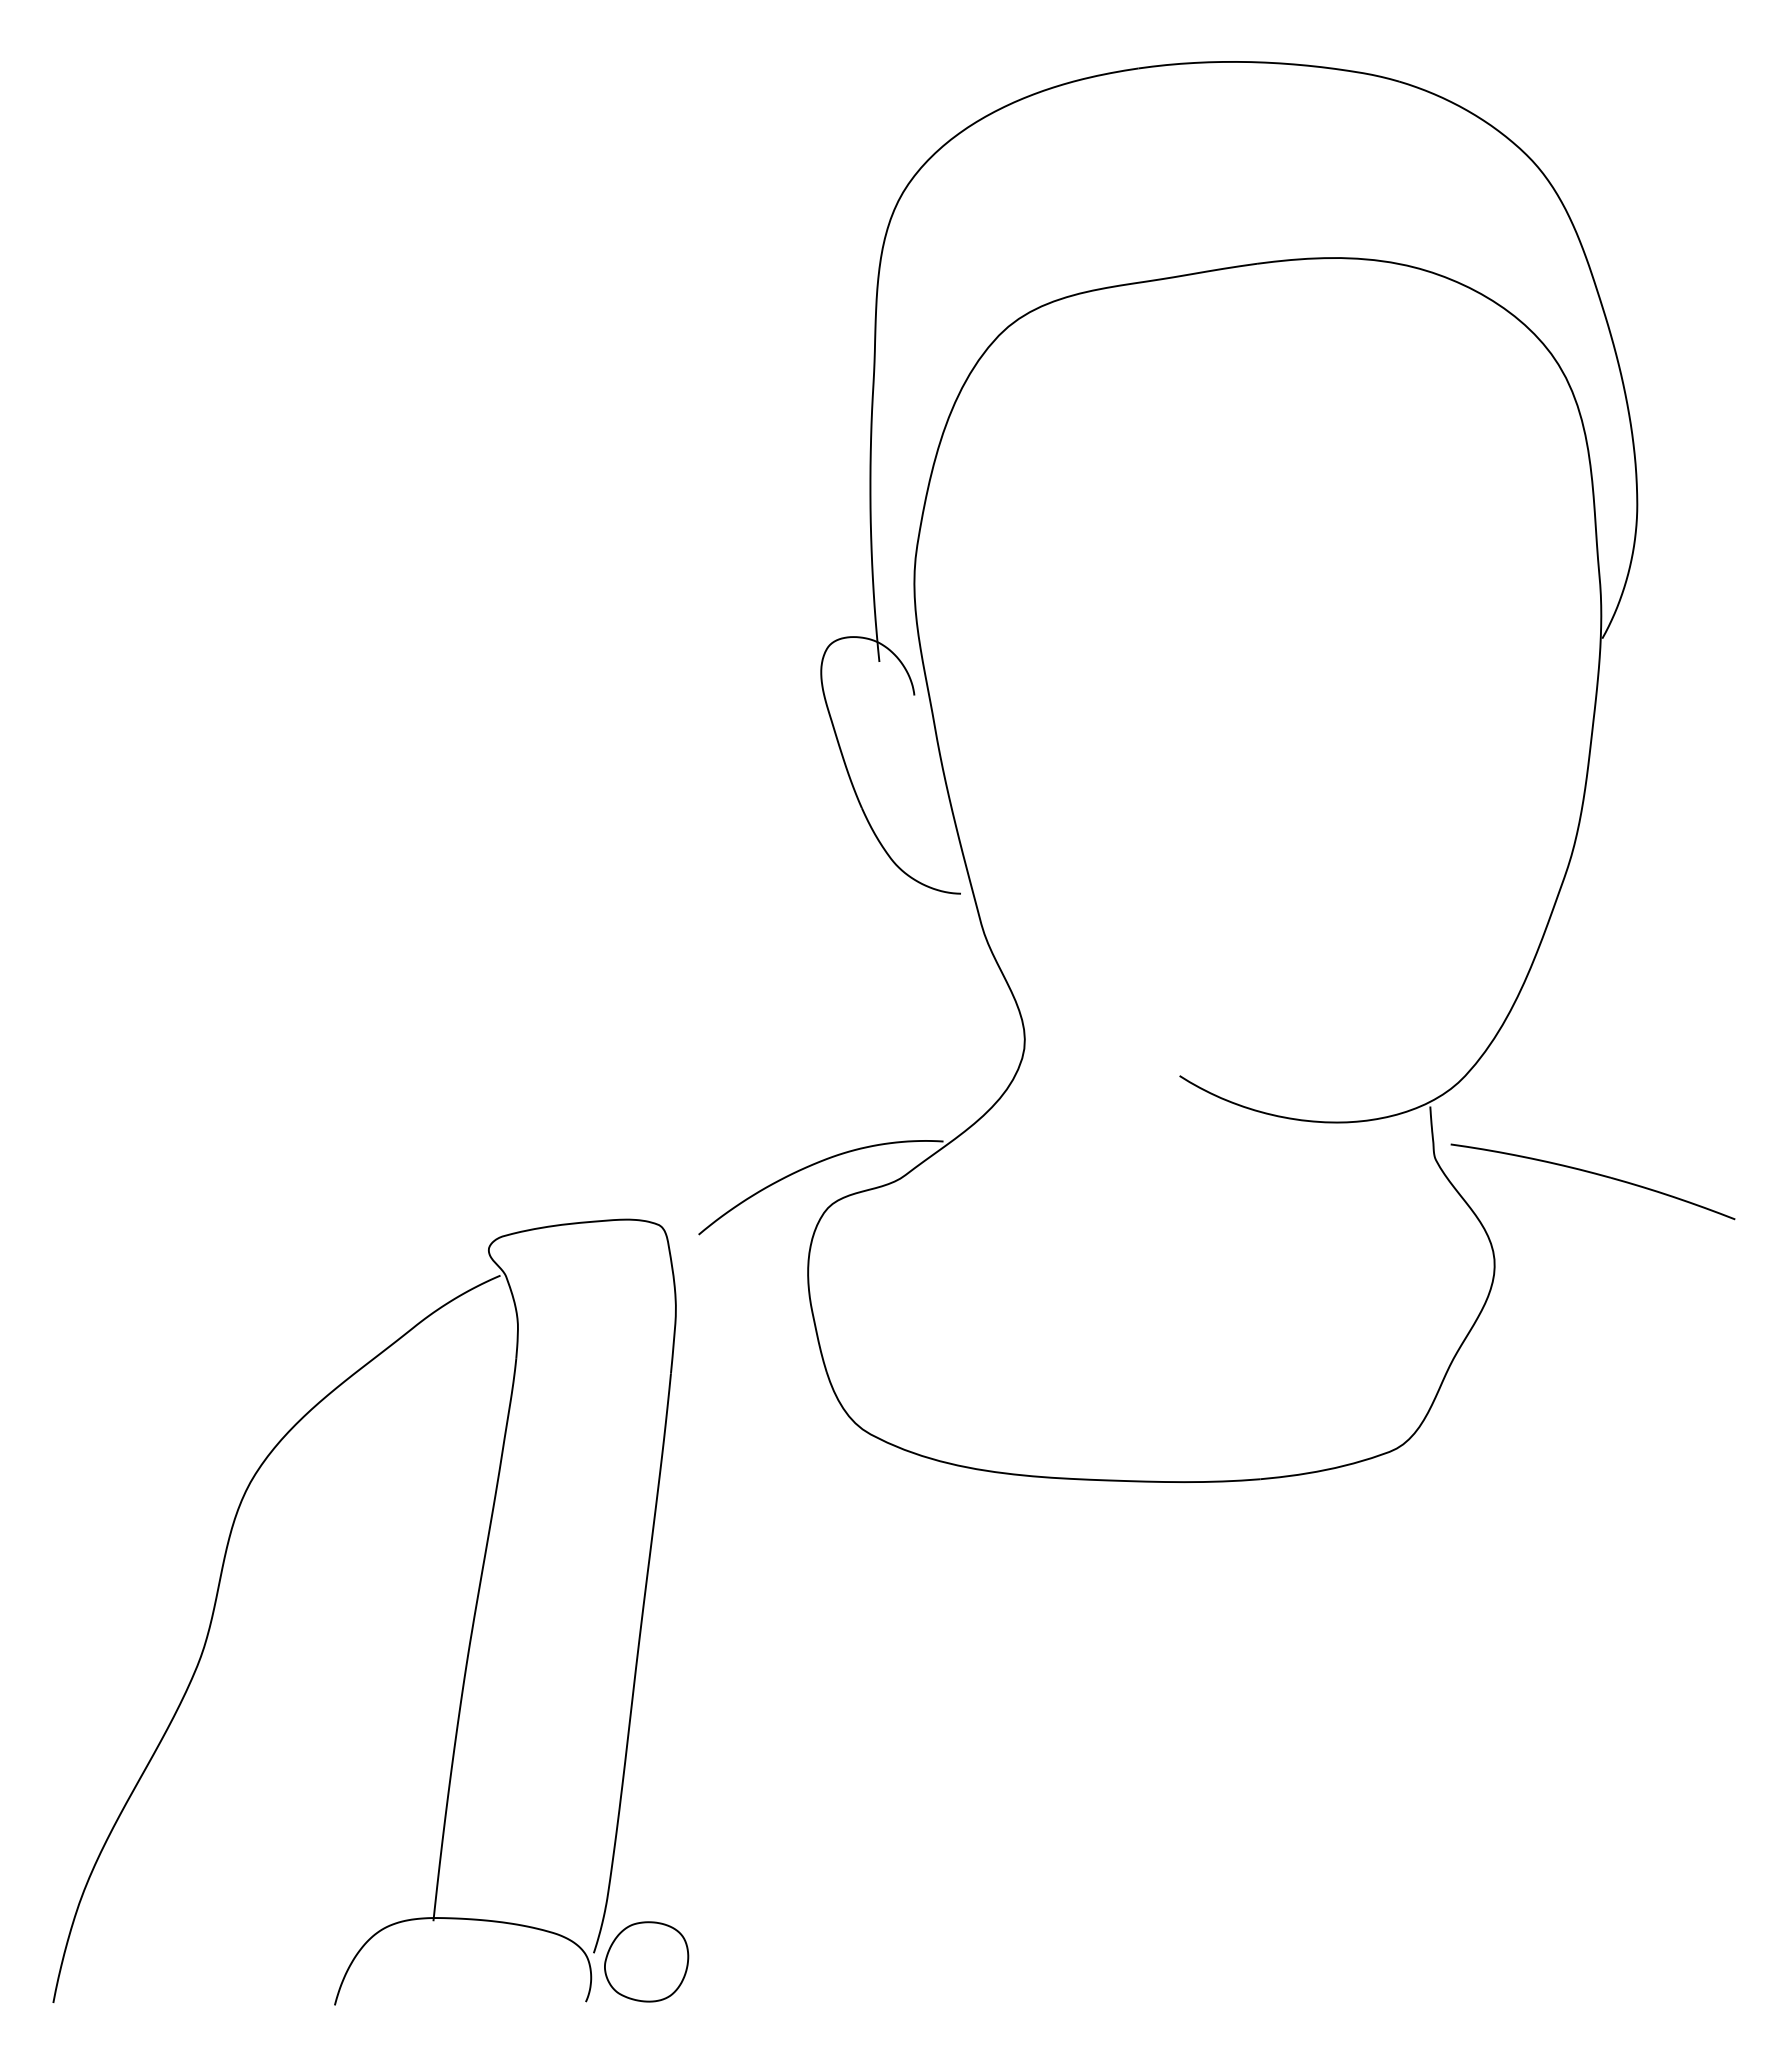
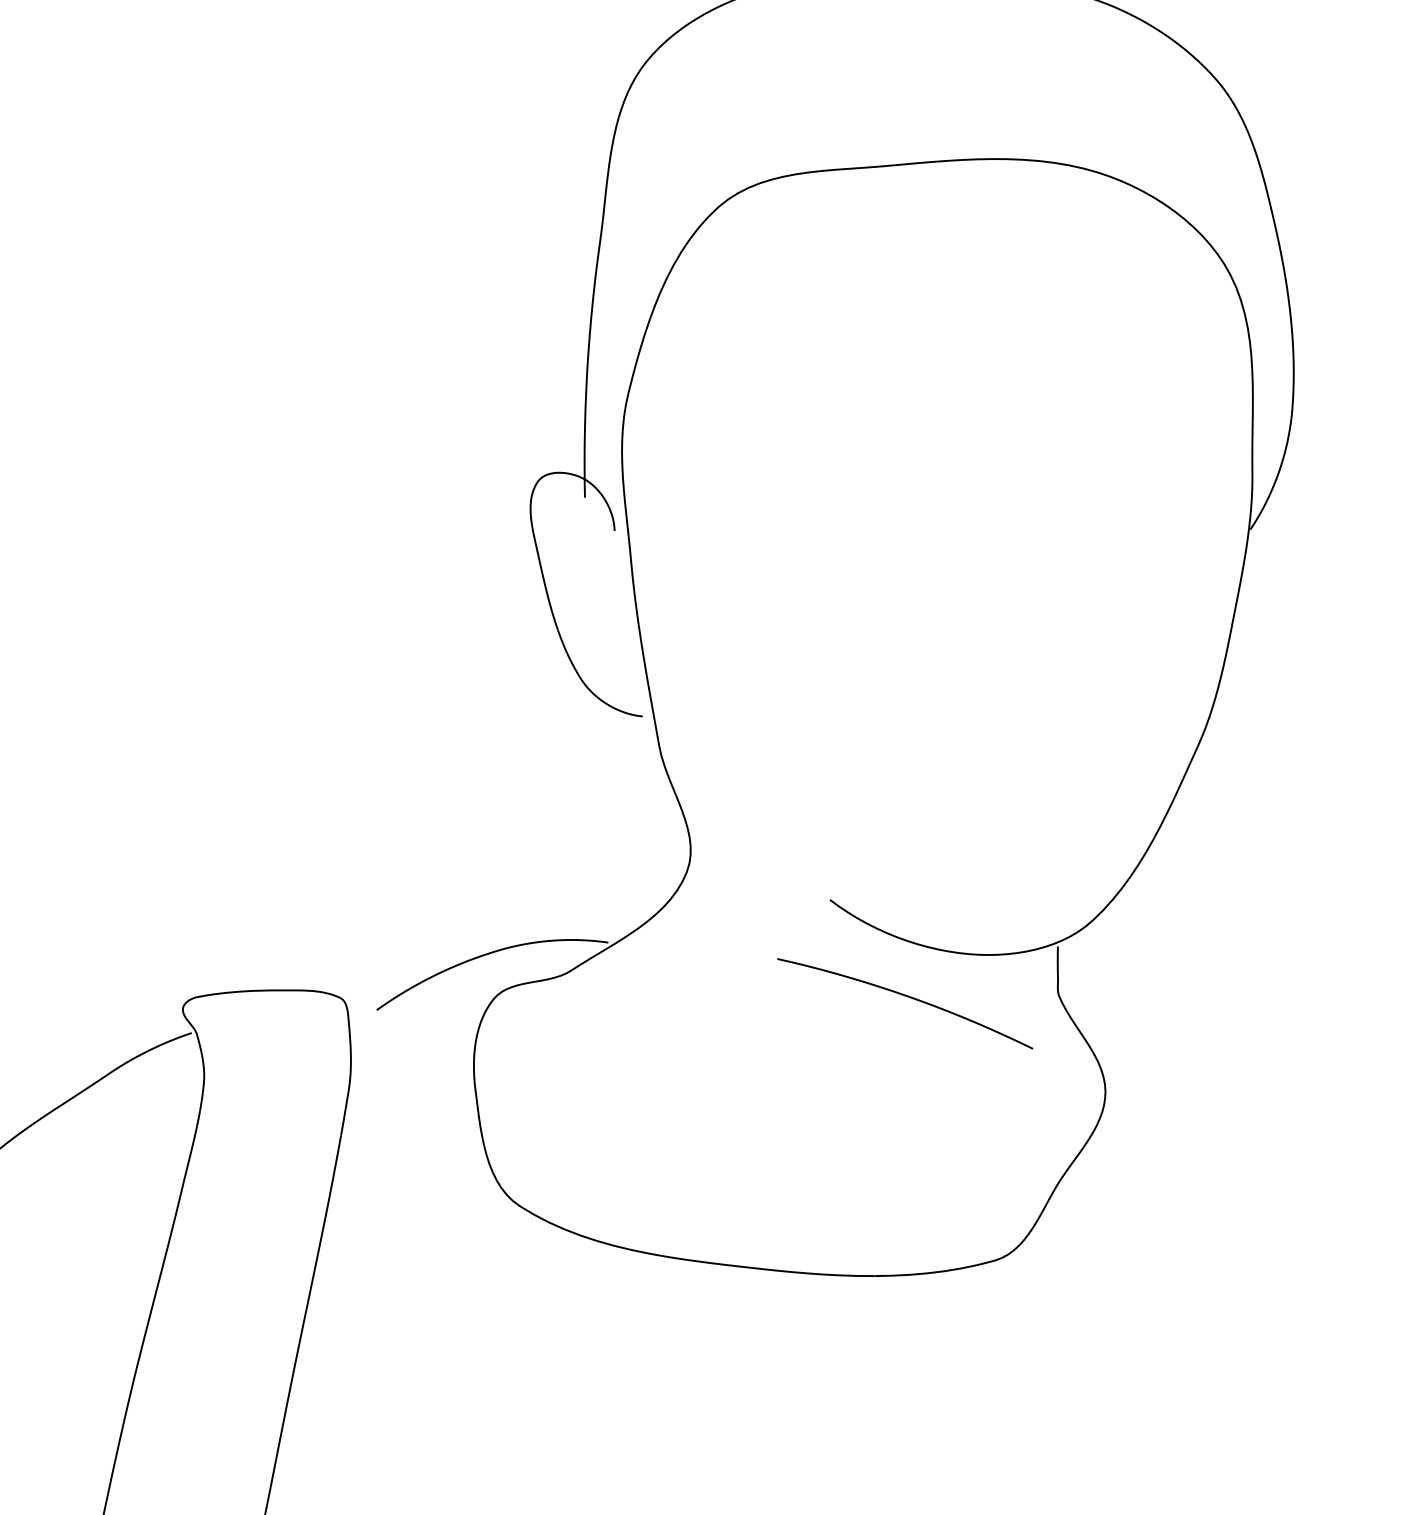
part: (1593, 1174) -> (906, 997), moved

